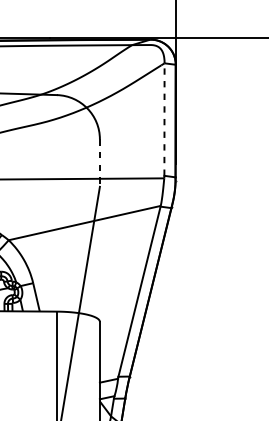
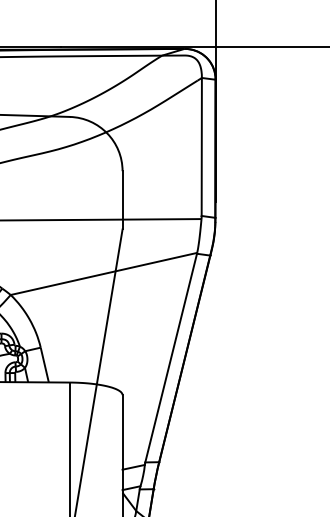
line: (164, 119) -> (201, 146), dashed -> solid
line: (99, 163) -> (122, 200), dashed -> solid

